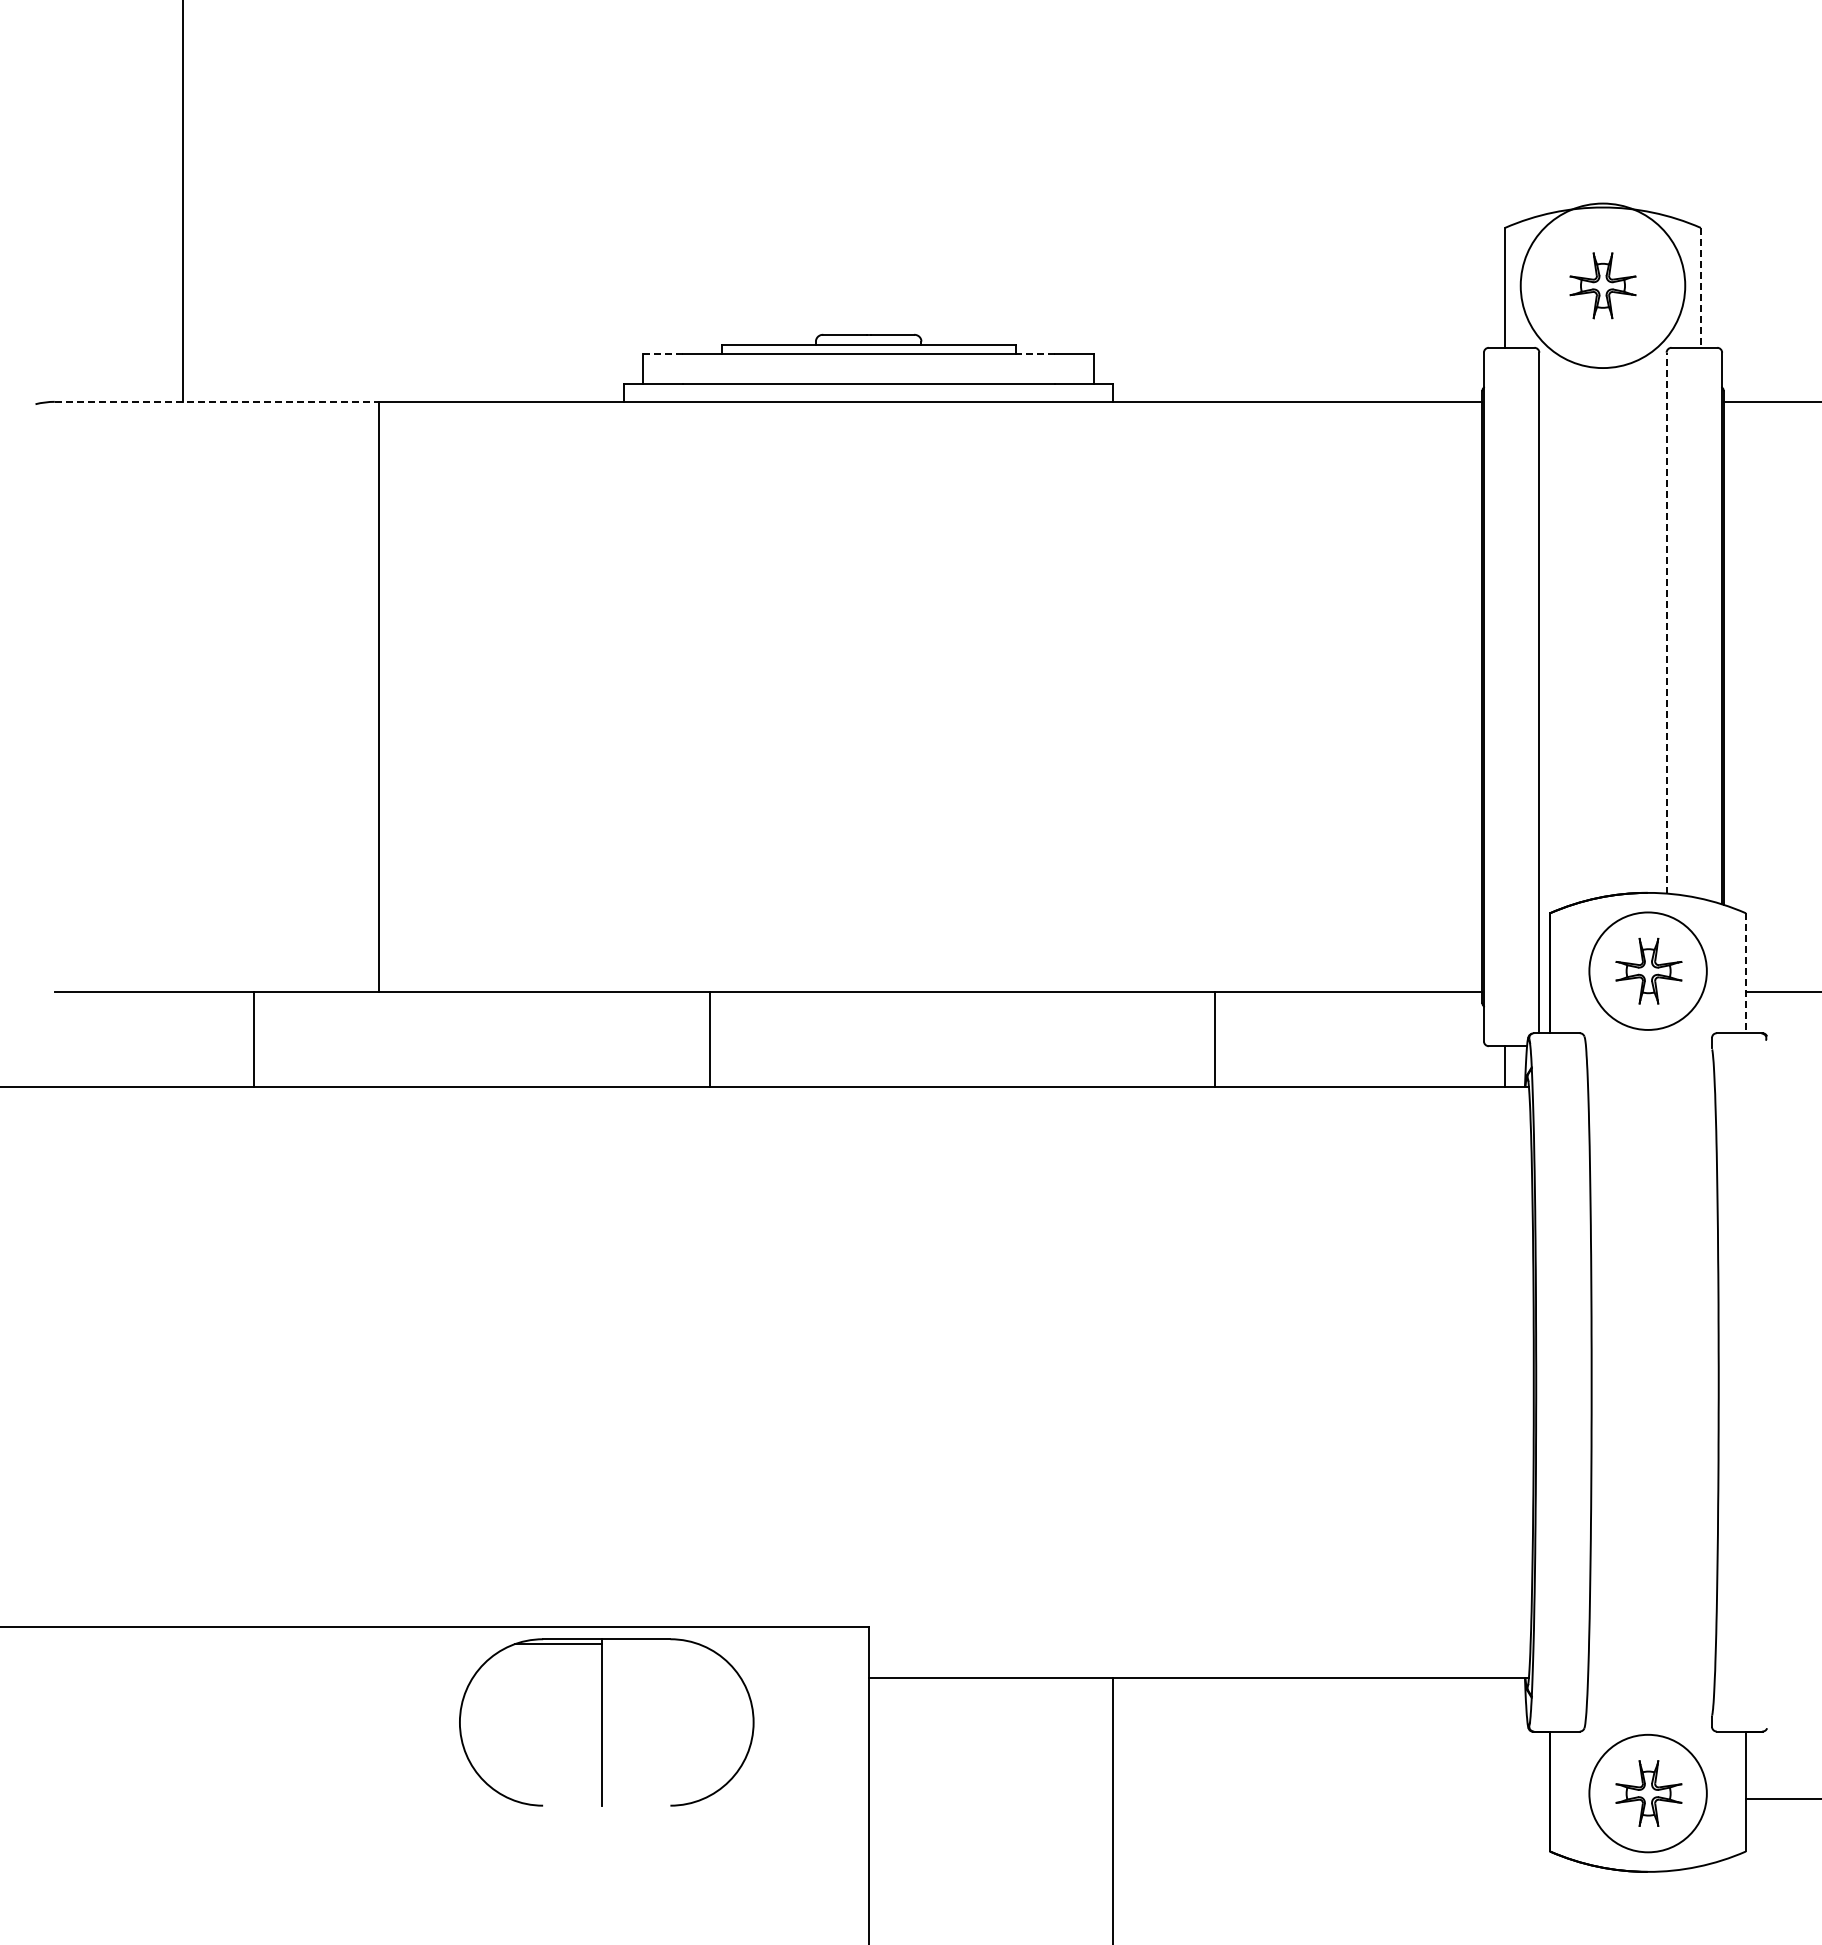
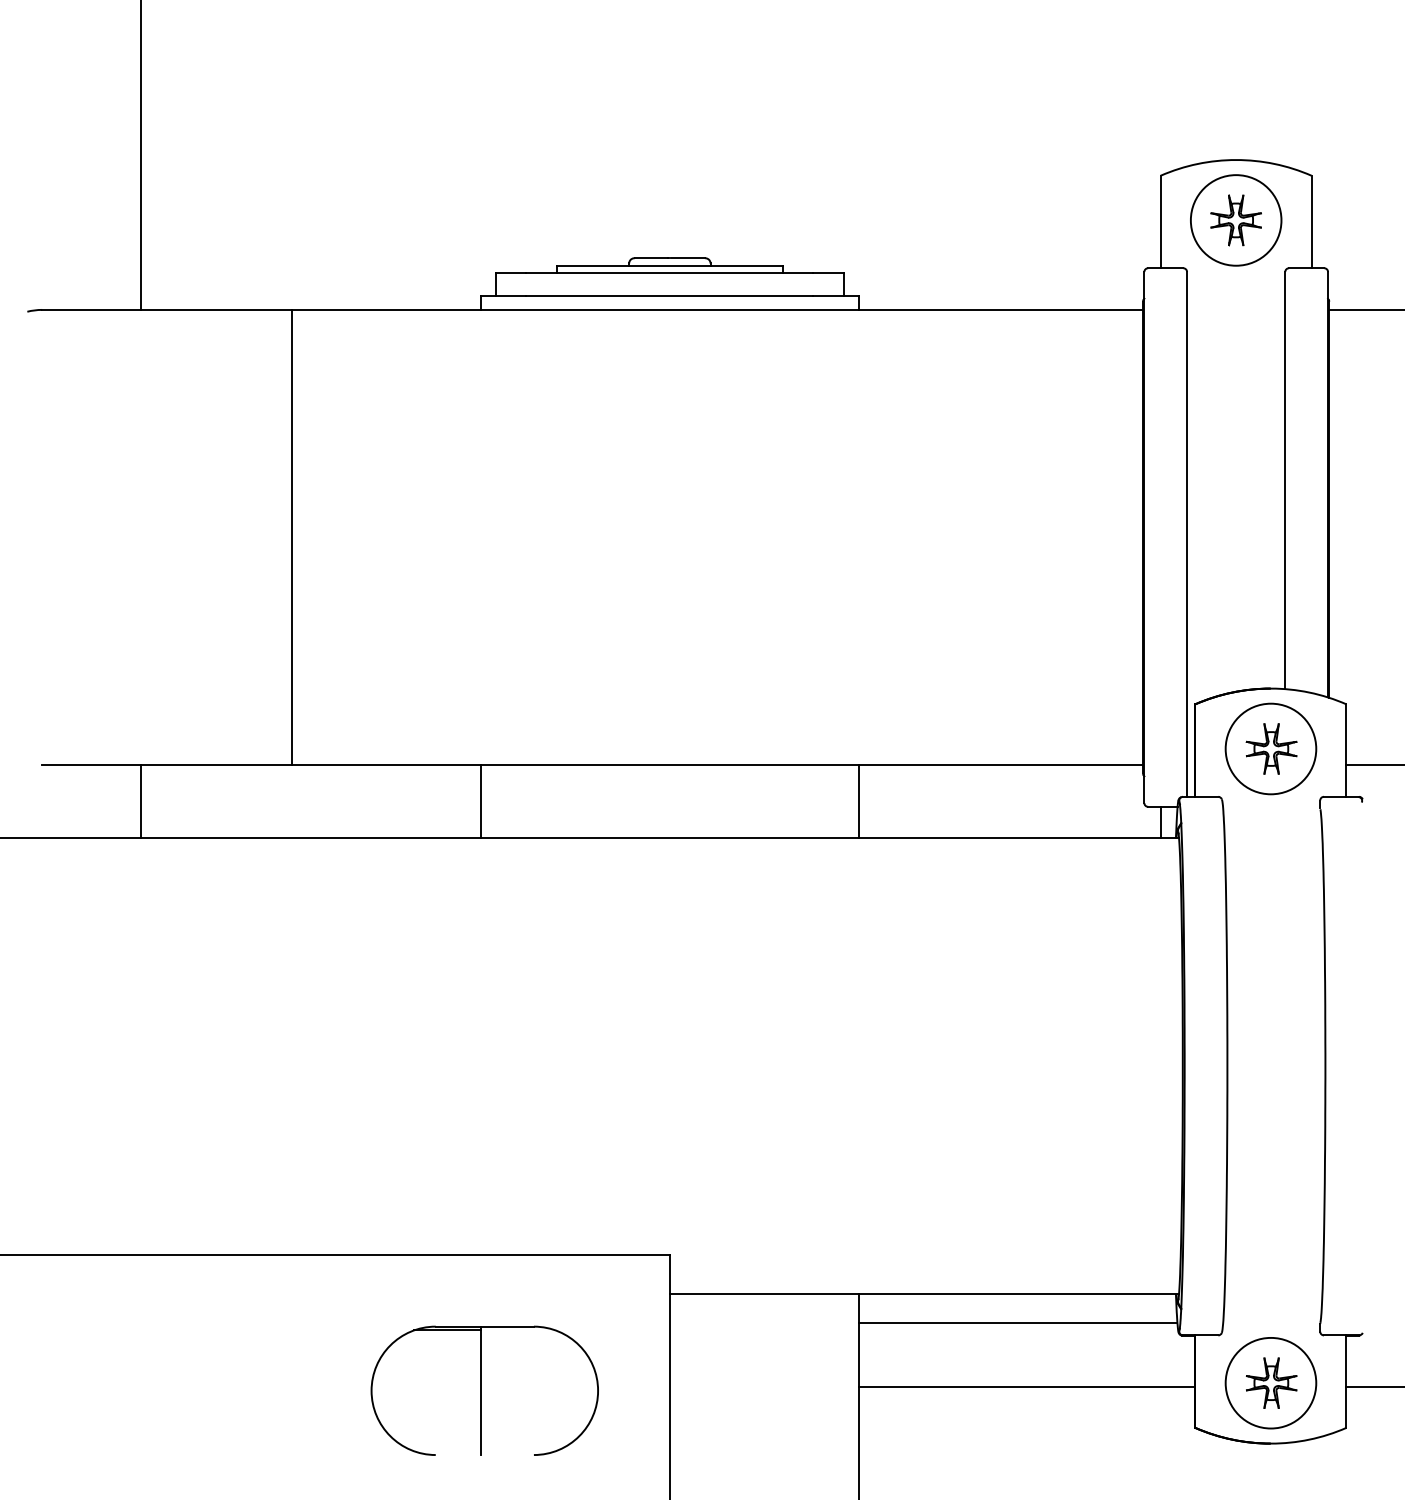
circle: (1602, 285) -> (1235, 220), size x0.71
line: (1700, 287) -> (1311, 221), dashed -> solid
line: (663, 354) -> (511, 273), dashed -> solid
line: (1035, 354) -> (798, 273), dashed -> solid
line: (217, 401) -> (167, 309), dashed -> solid
line: (1666, 622) -> (1285, 480), dashed -> solid
line: (1746, 973) -> (1346, 750), dashed -> solid
line: (254, 1039) -> (141, 801), moved
line: (709, 1039) -> (480, 801), moved
line: (1215, 1039) -> (858, 801), moved
line: (1319, 1715) -> (1017, 1323), added
part: (606, 1722) -> (484, 1390), moved
line: (1331, 1798) -> (1026, 1387), added

